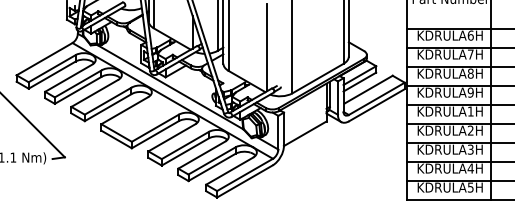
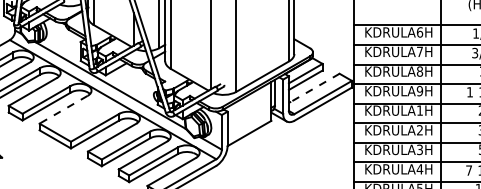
line: (368, 89) -> (314, 87), solid -> dashed
line: (124, 110) -> (63, 109), solid -> dashed

